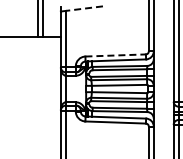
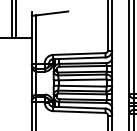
line: (84, 8) -> (52, 13), dashed -> solid
line: (116, 55) -> (79, 54), dashed -> solid

